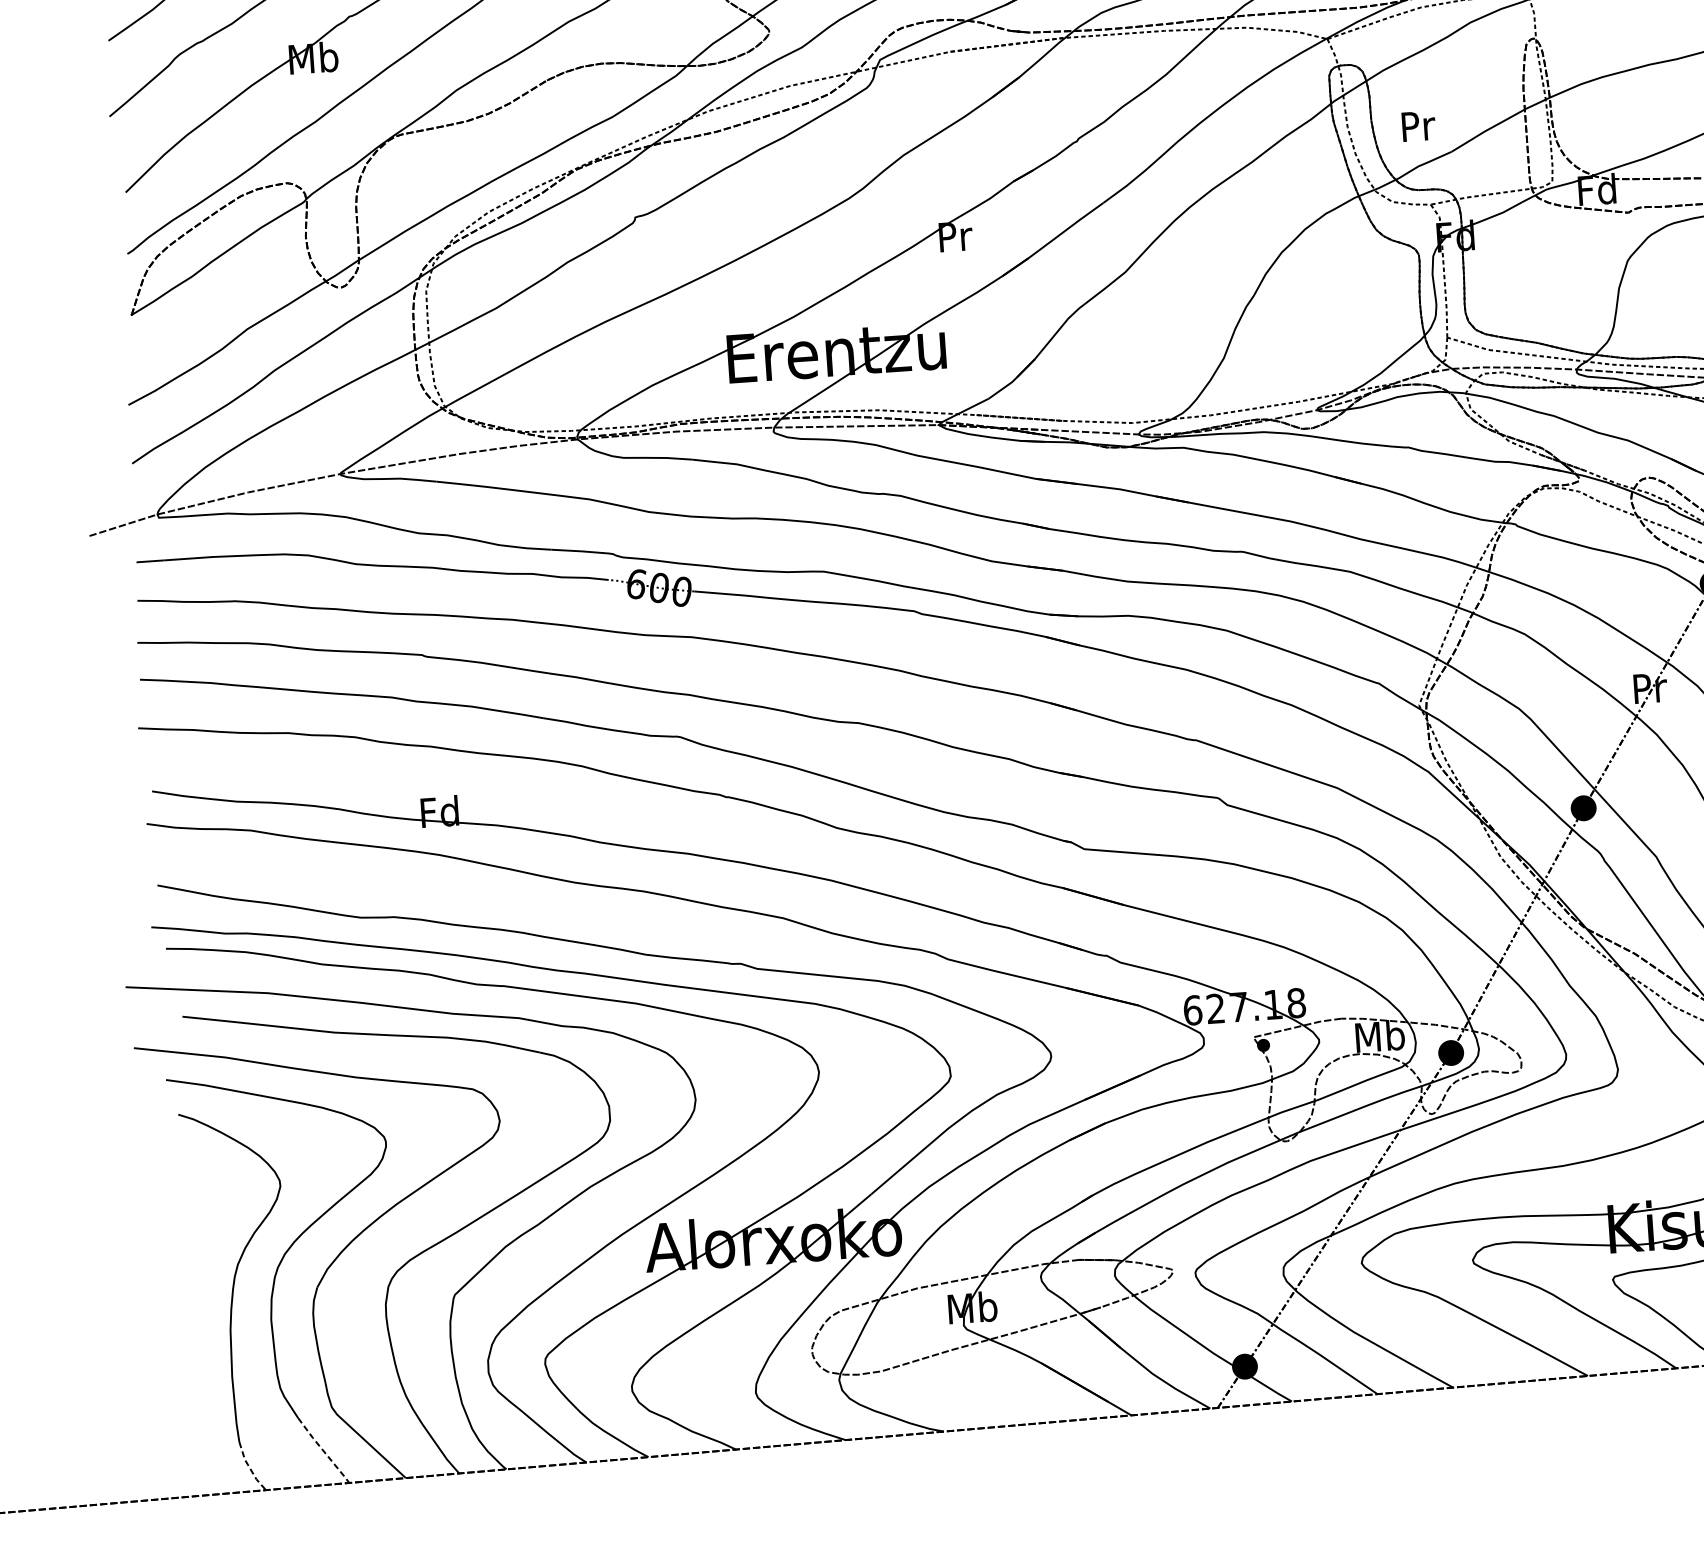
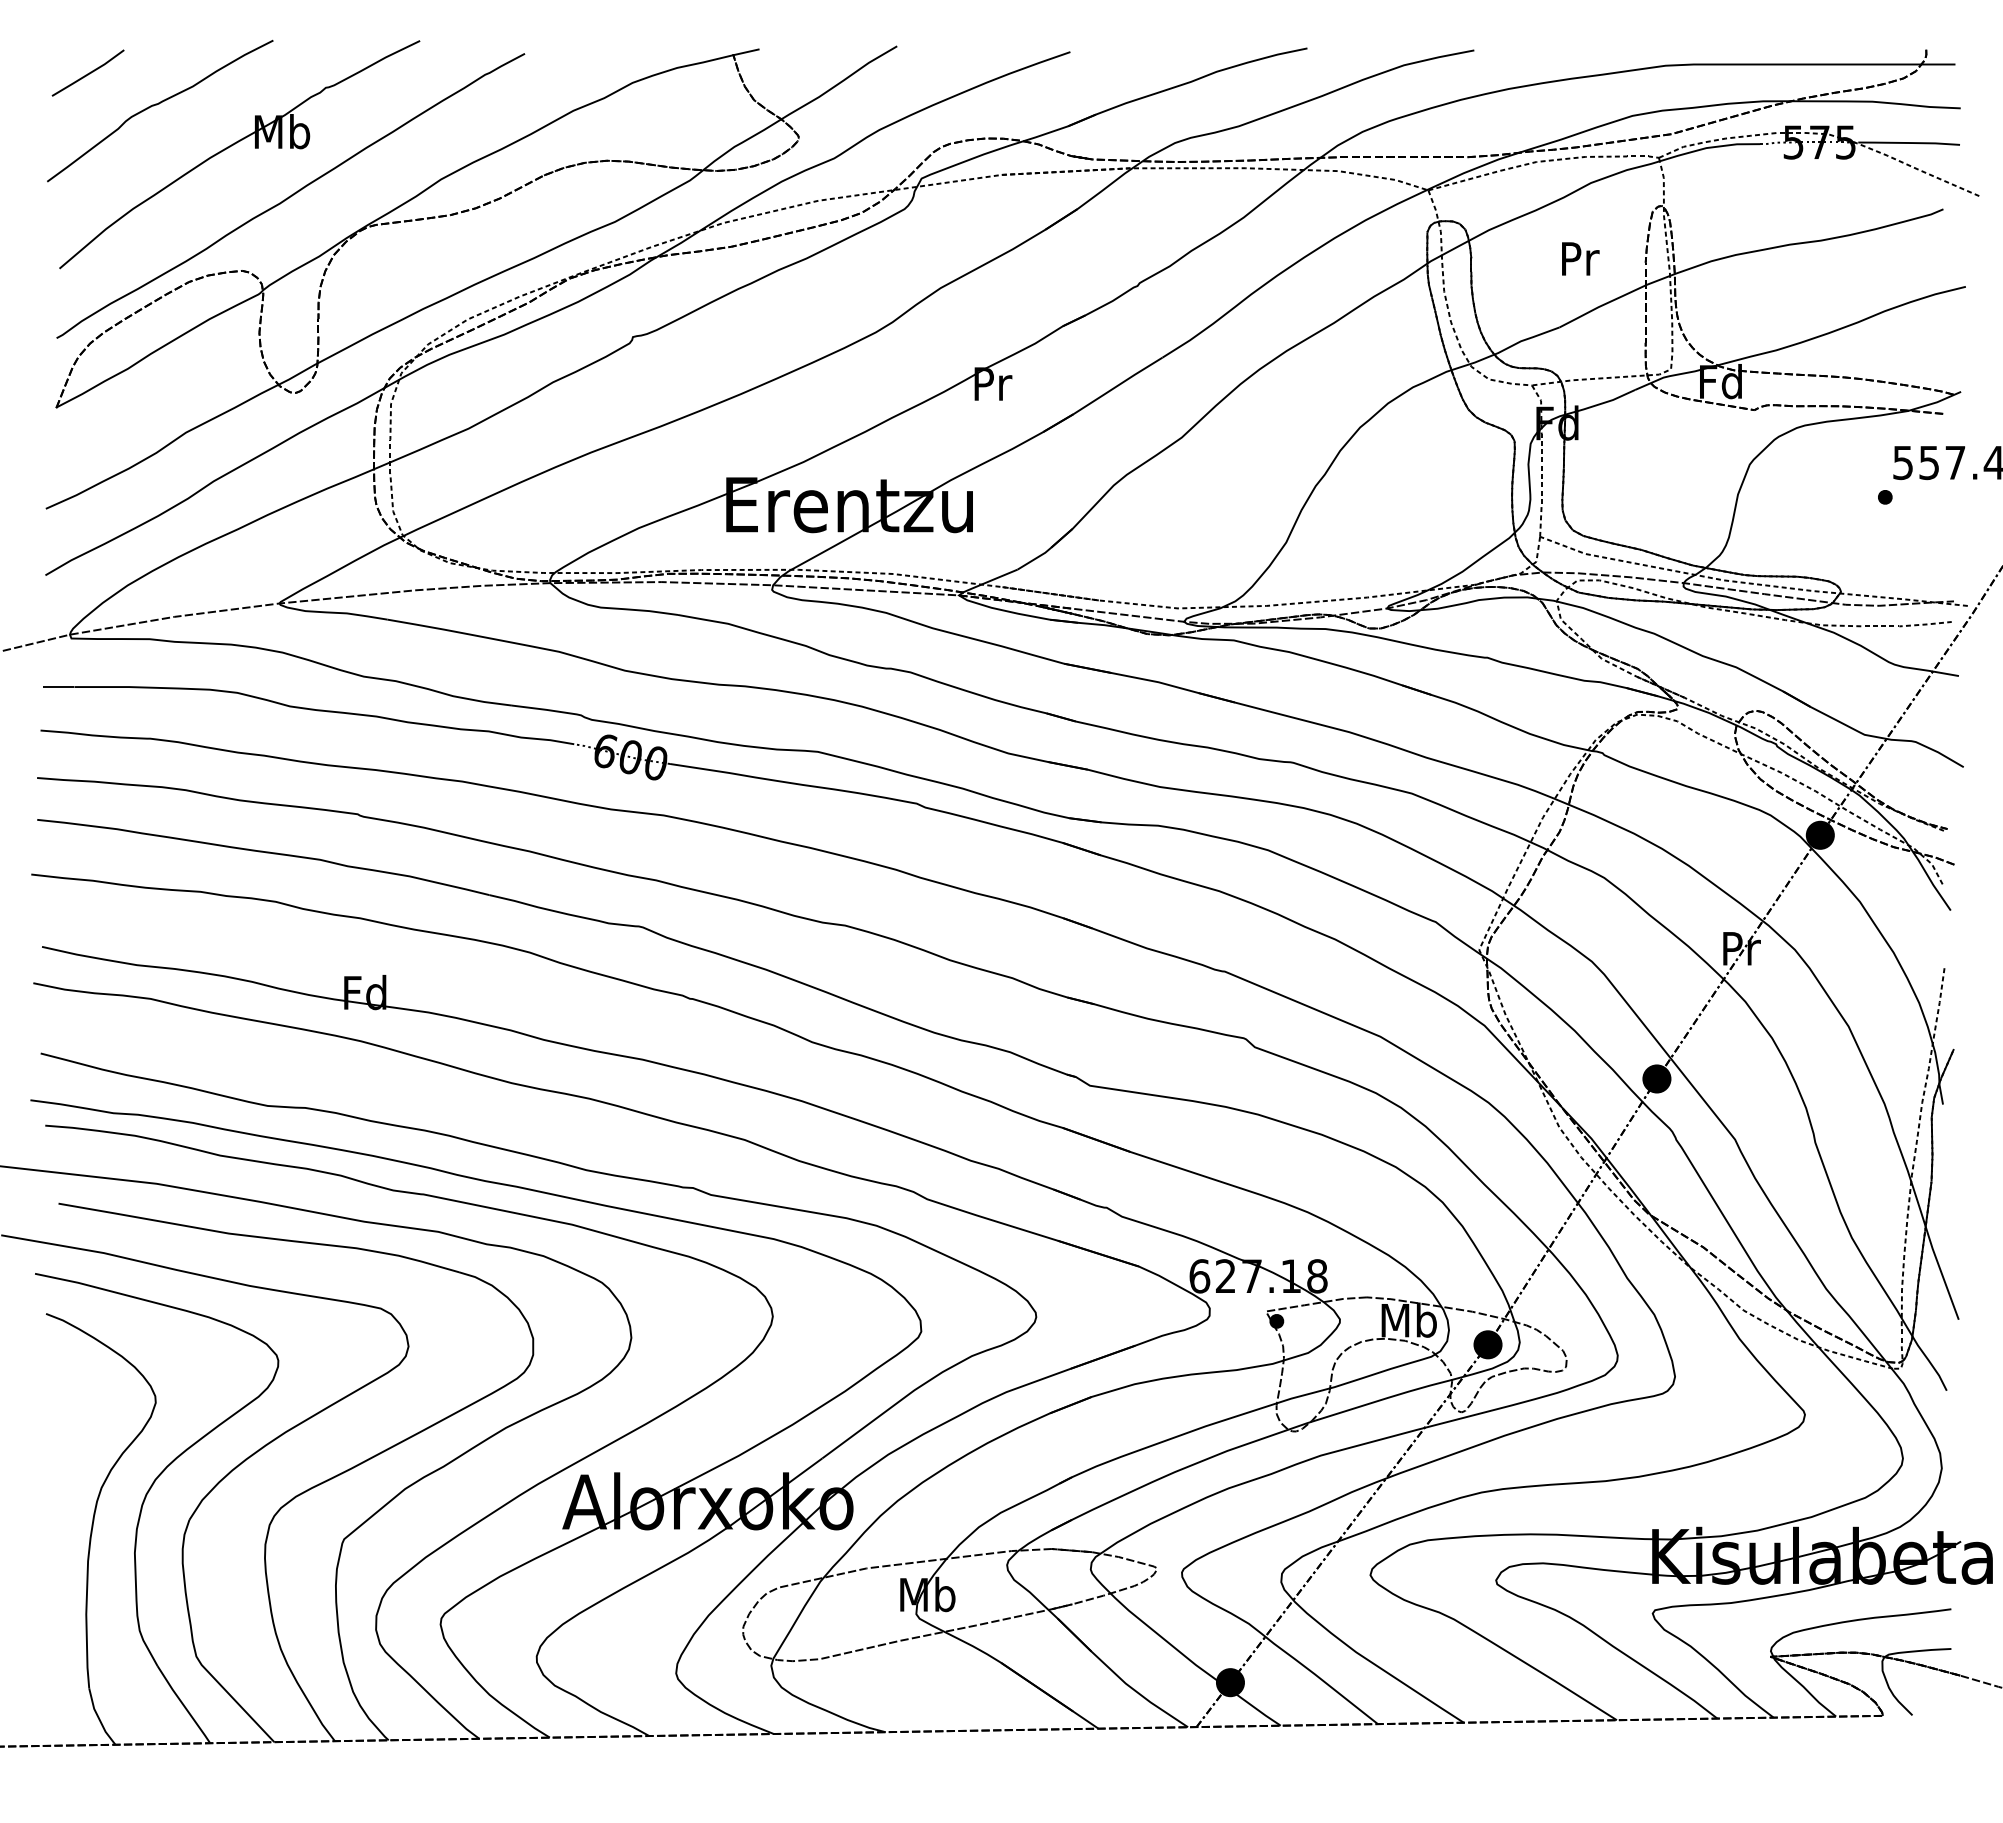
text: (1418, 125) -> (1580, 258), moved
line: (323, 1451) -> (183, 1705), dashed -> solid
line: (250, 1467) -> (99, 1718), dashed -> solid

